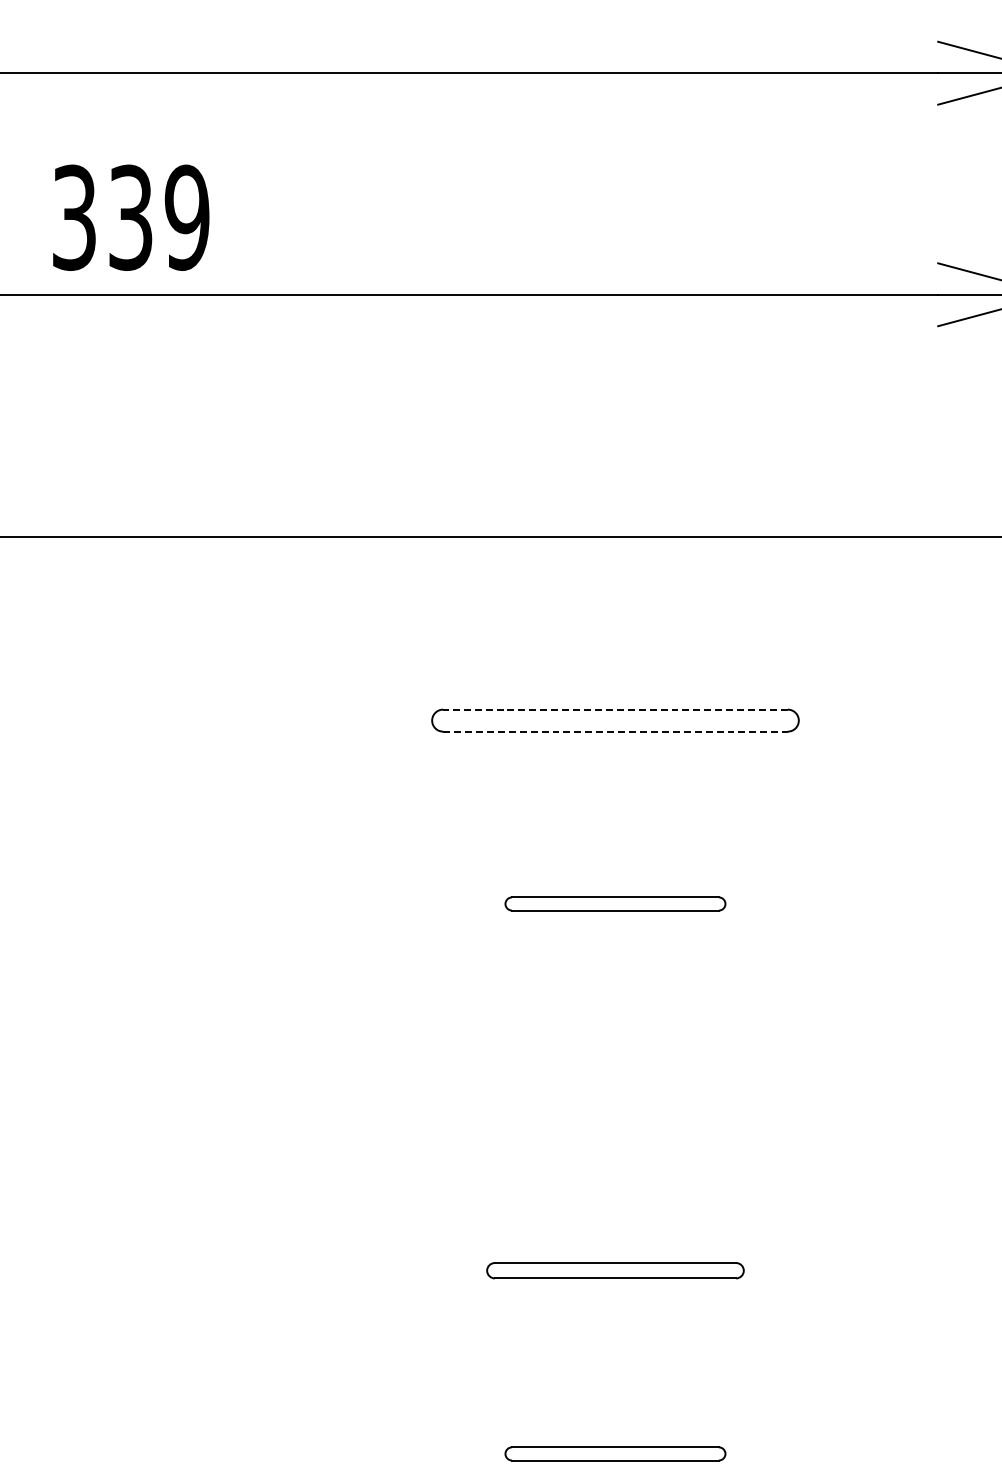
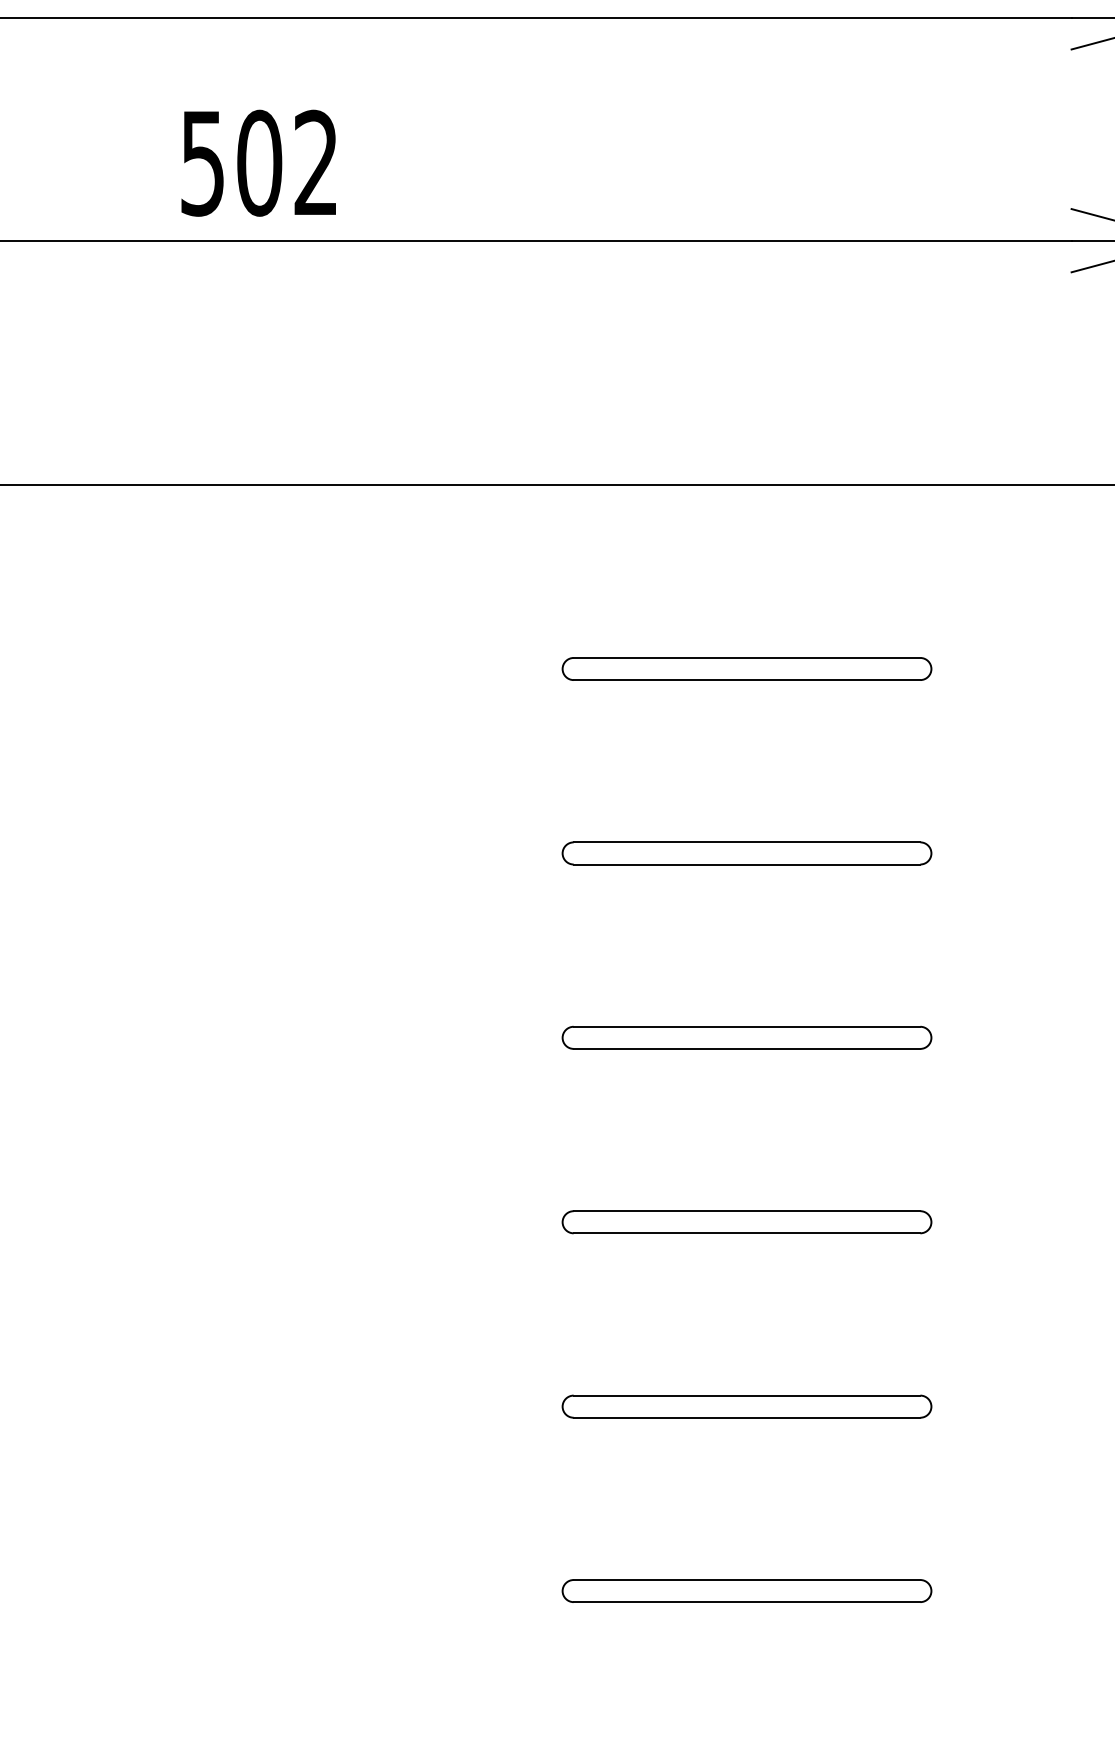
text: (130, 217) -> (259, 162), 339 -> 502
line: (614, 709) -> (746, 657), dashed -> solid
line: (615, 732) -> (747, 680), dashed -> solid
part: (614, 904) -> (746, 853), size x1.67
part: (614, 1086) -> (746, 1037), added
part: (614, 1270) -> (746, 1222), size x1.43
part: (614, 1453) -> (746, 1406), size x1.67

